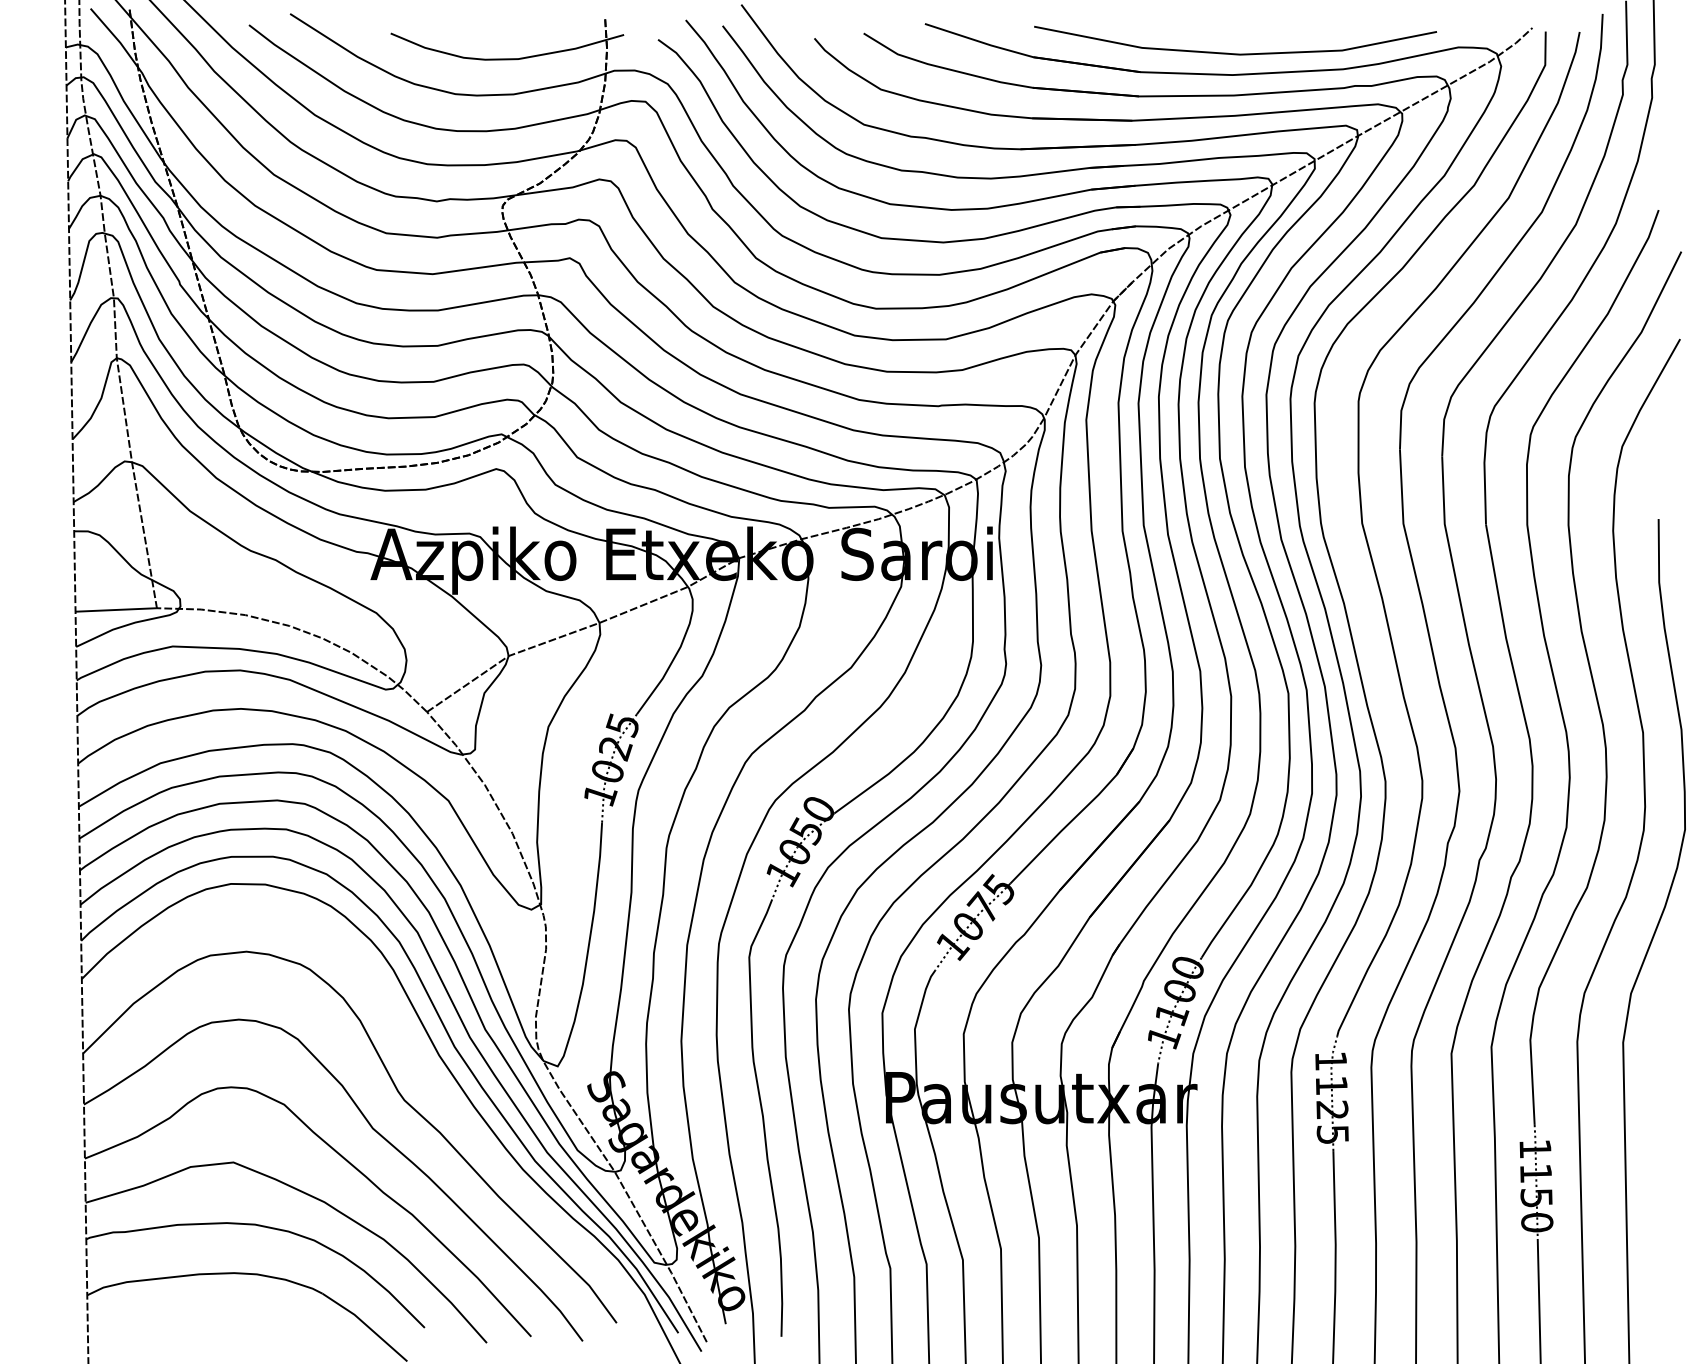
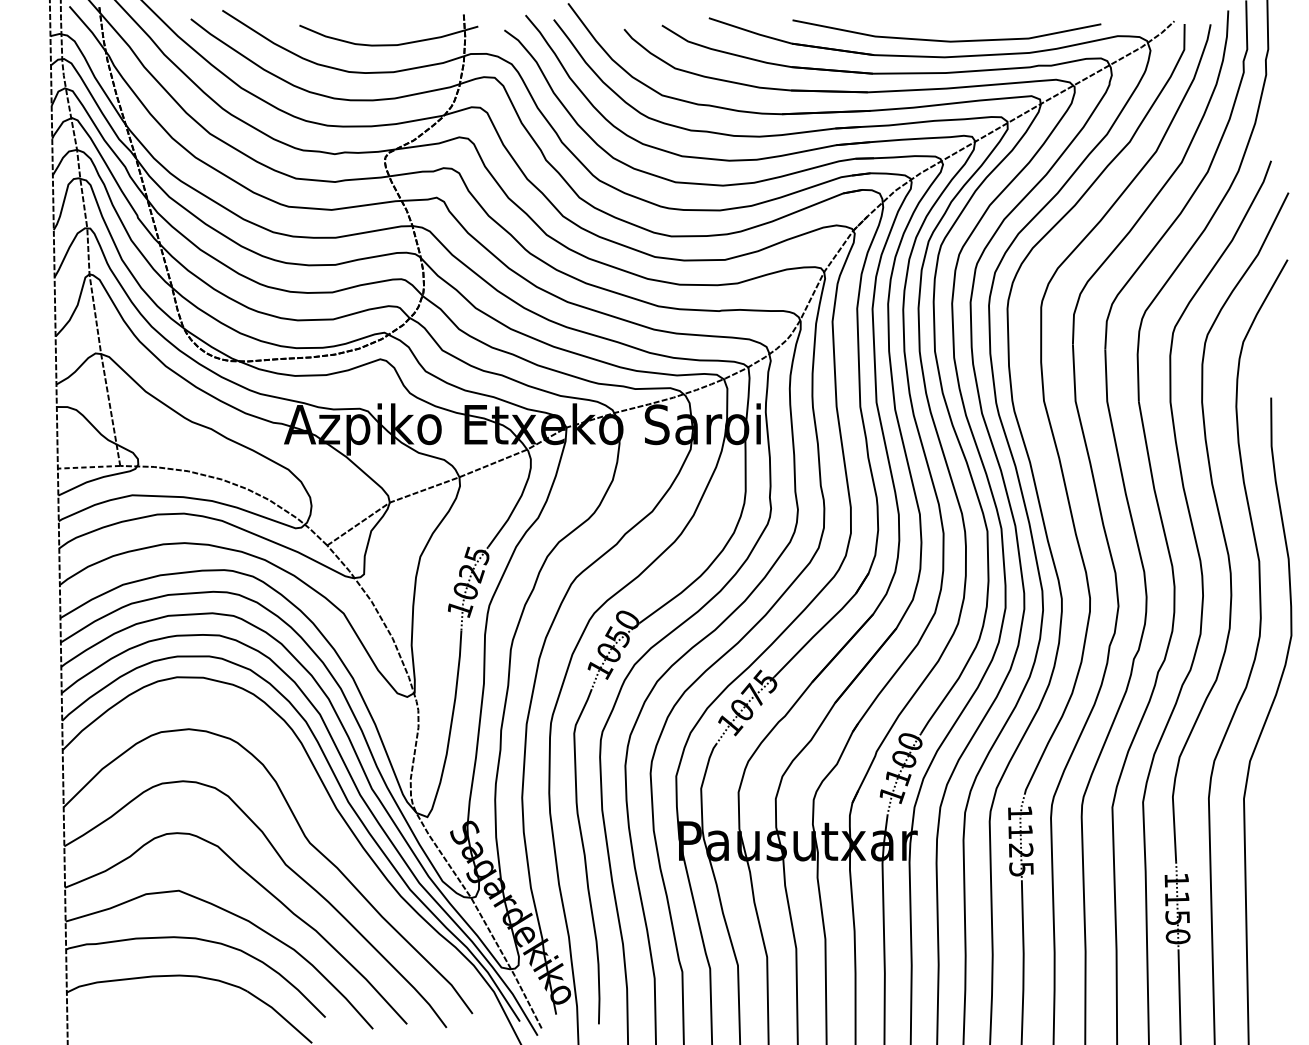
line: (116, 609) -> (89, 466), solid -> dashed

